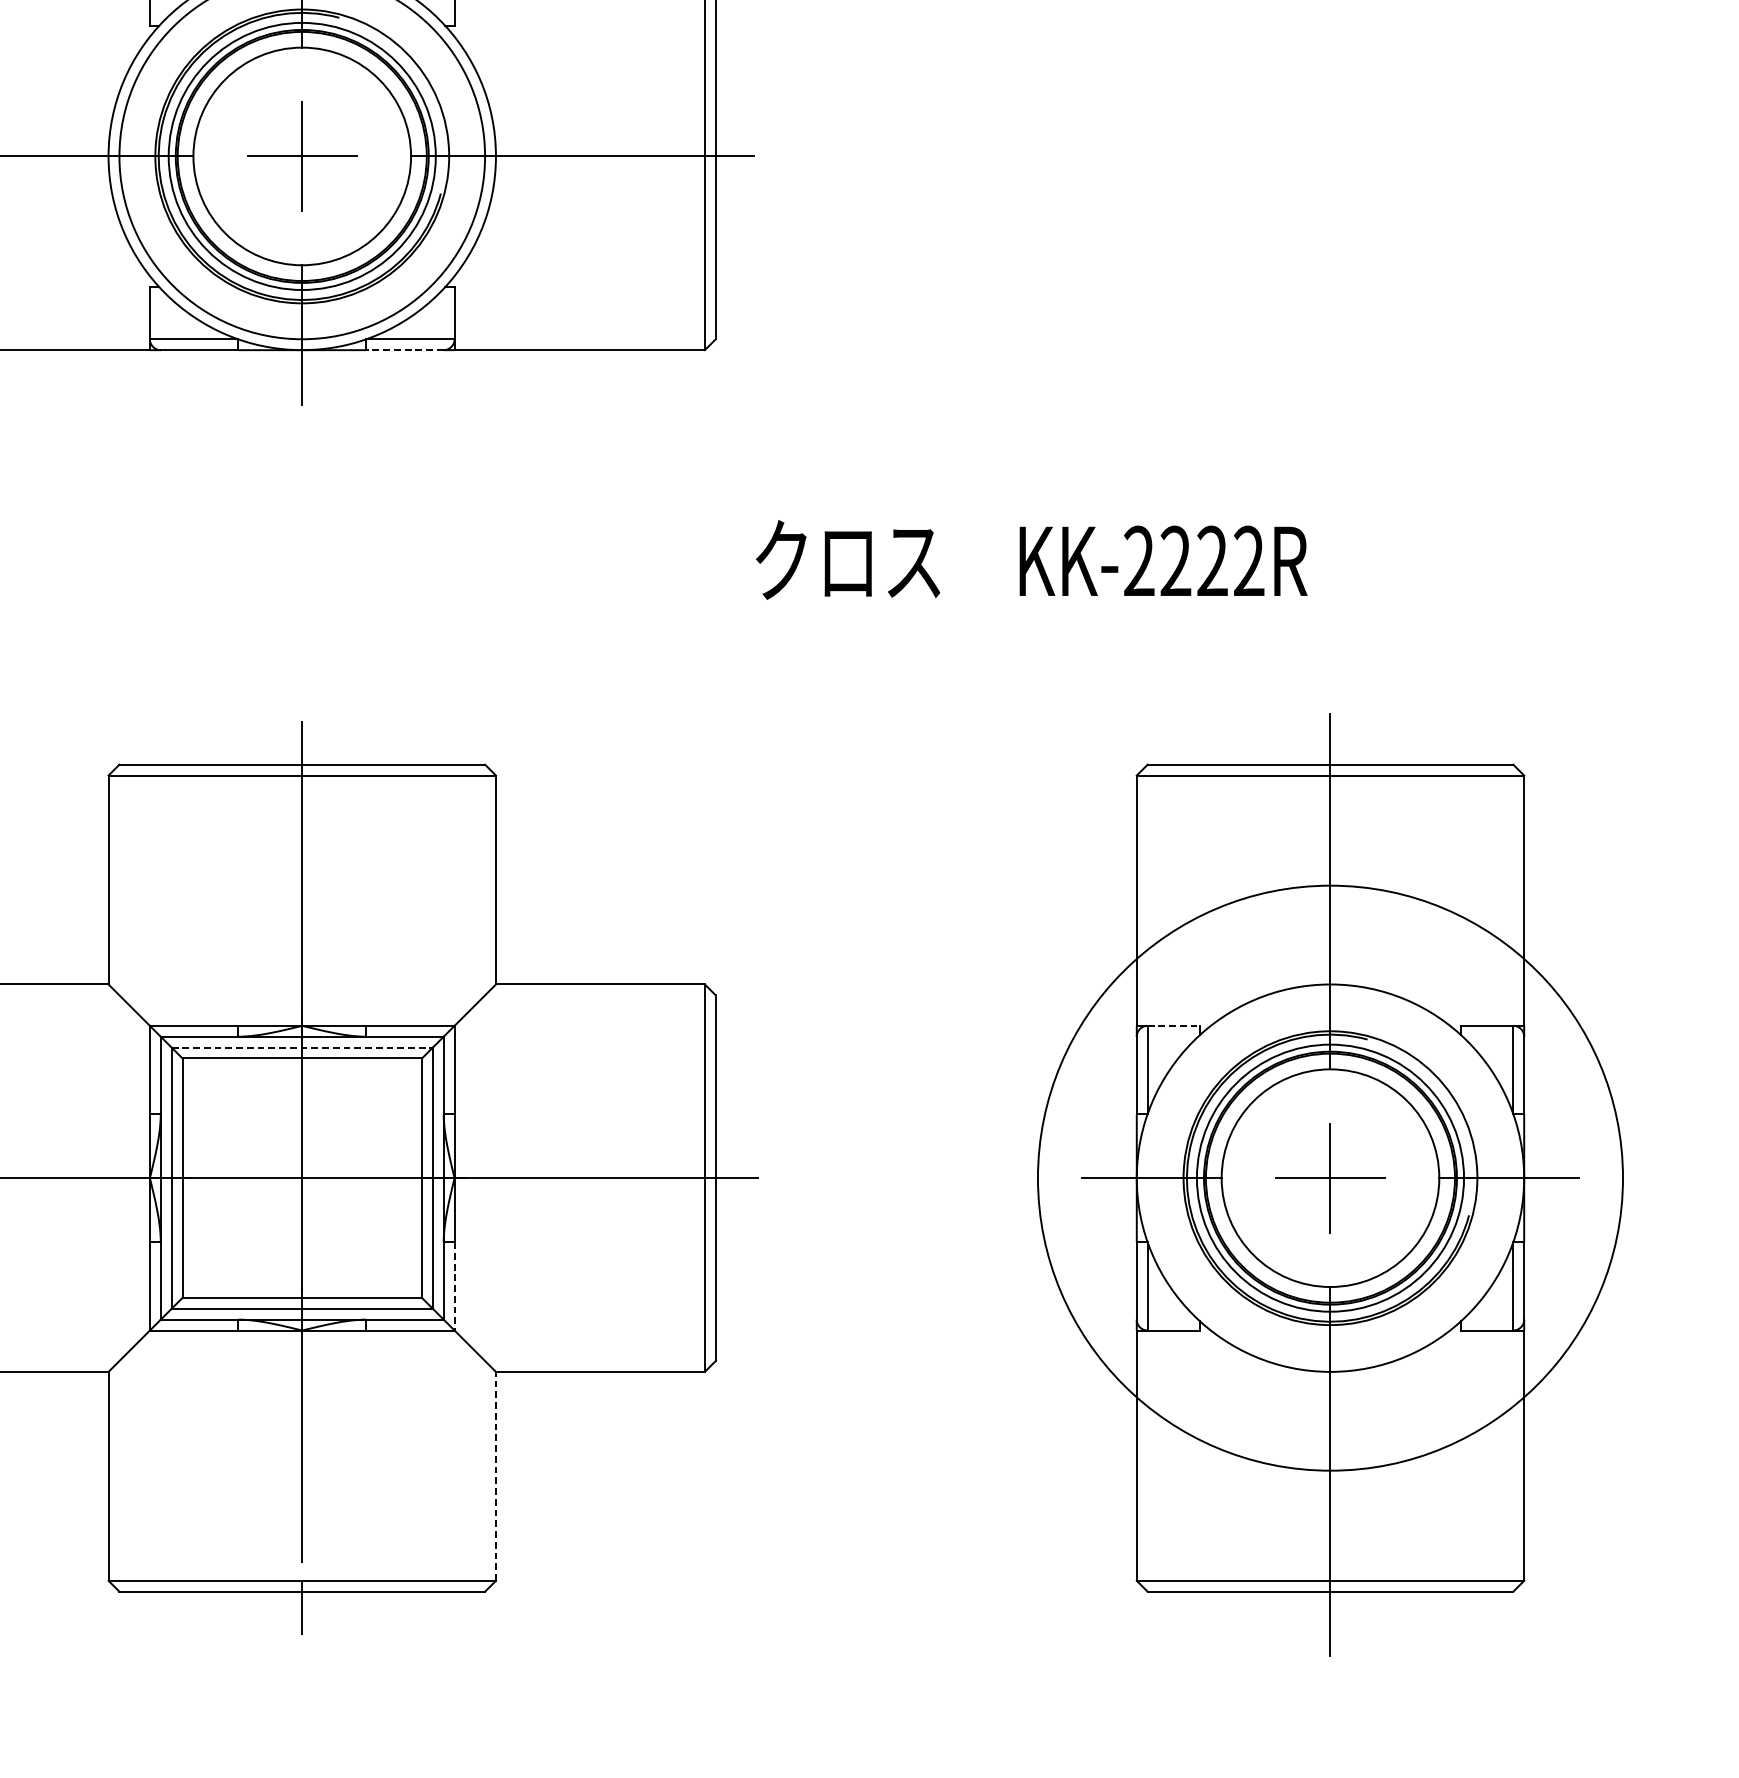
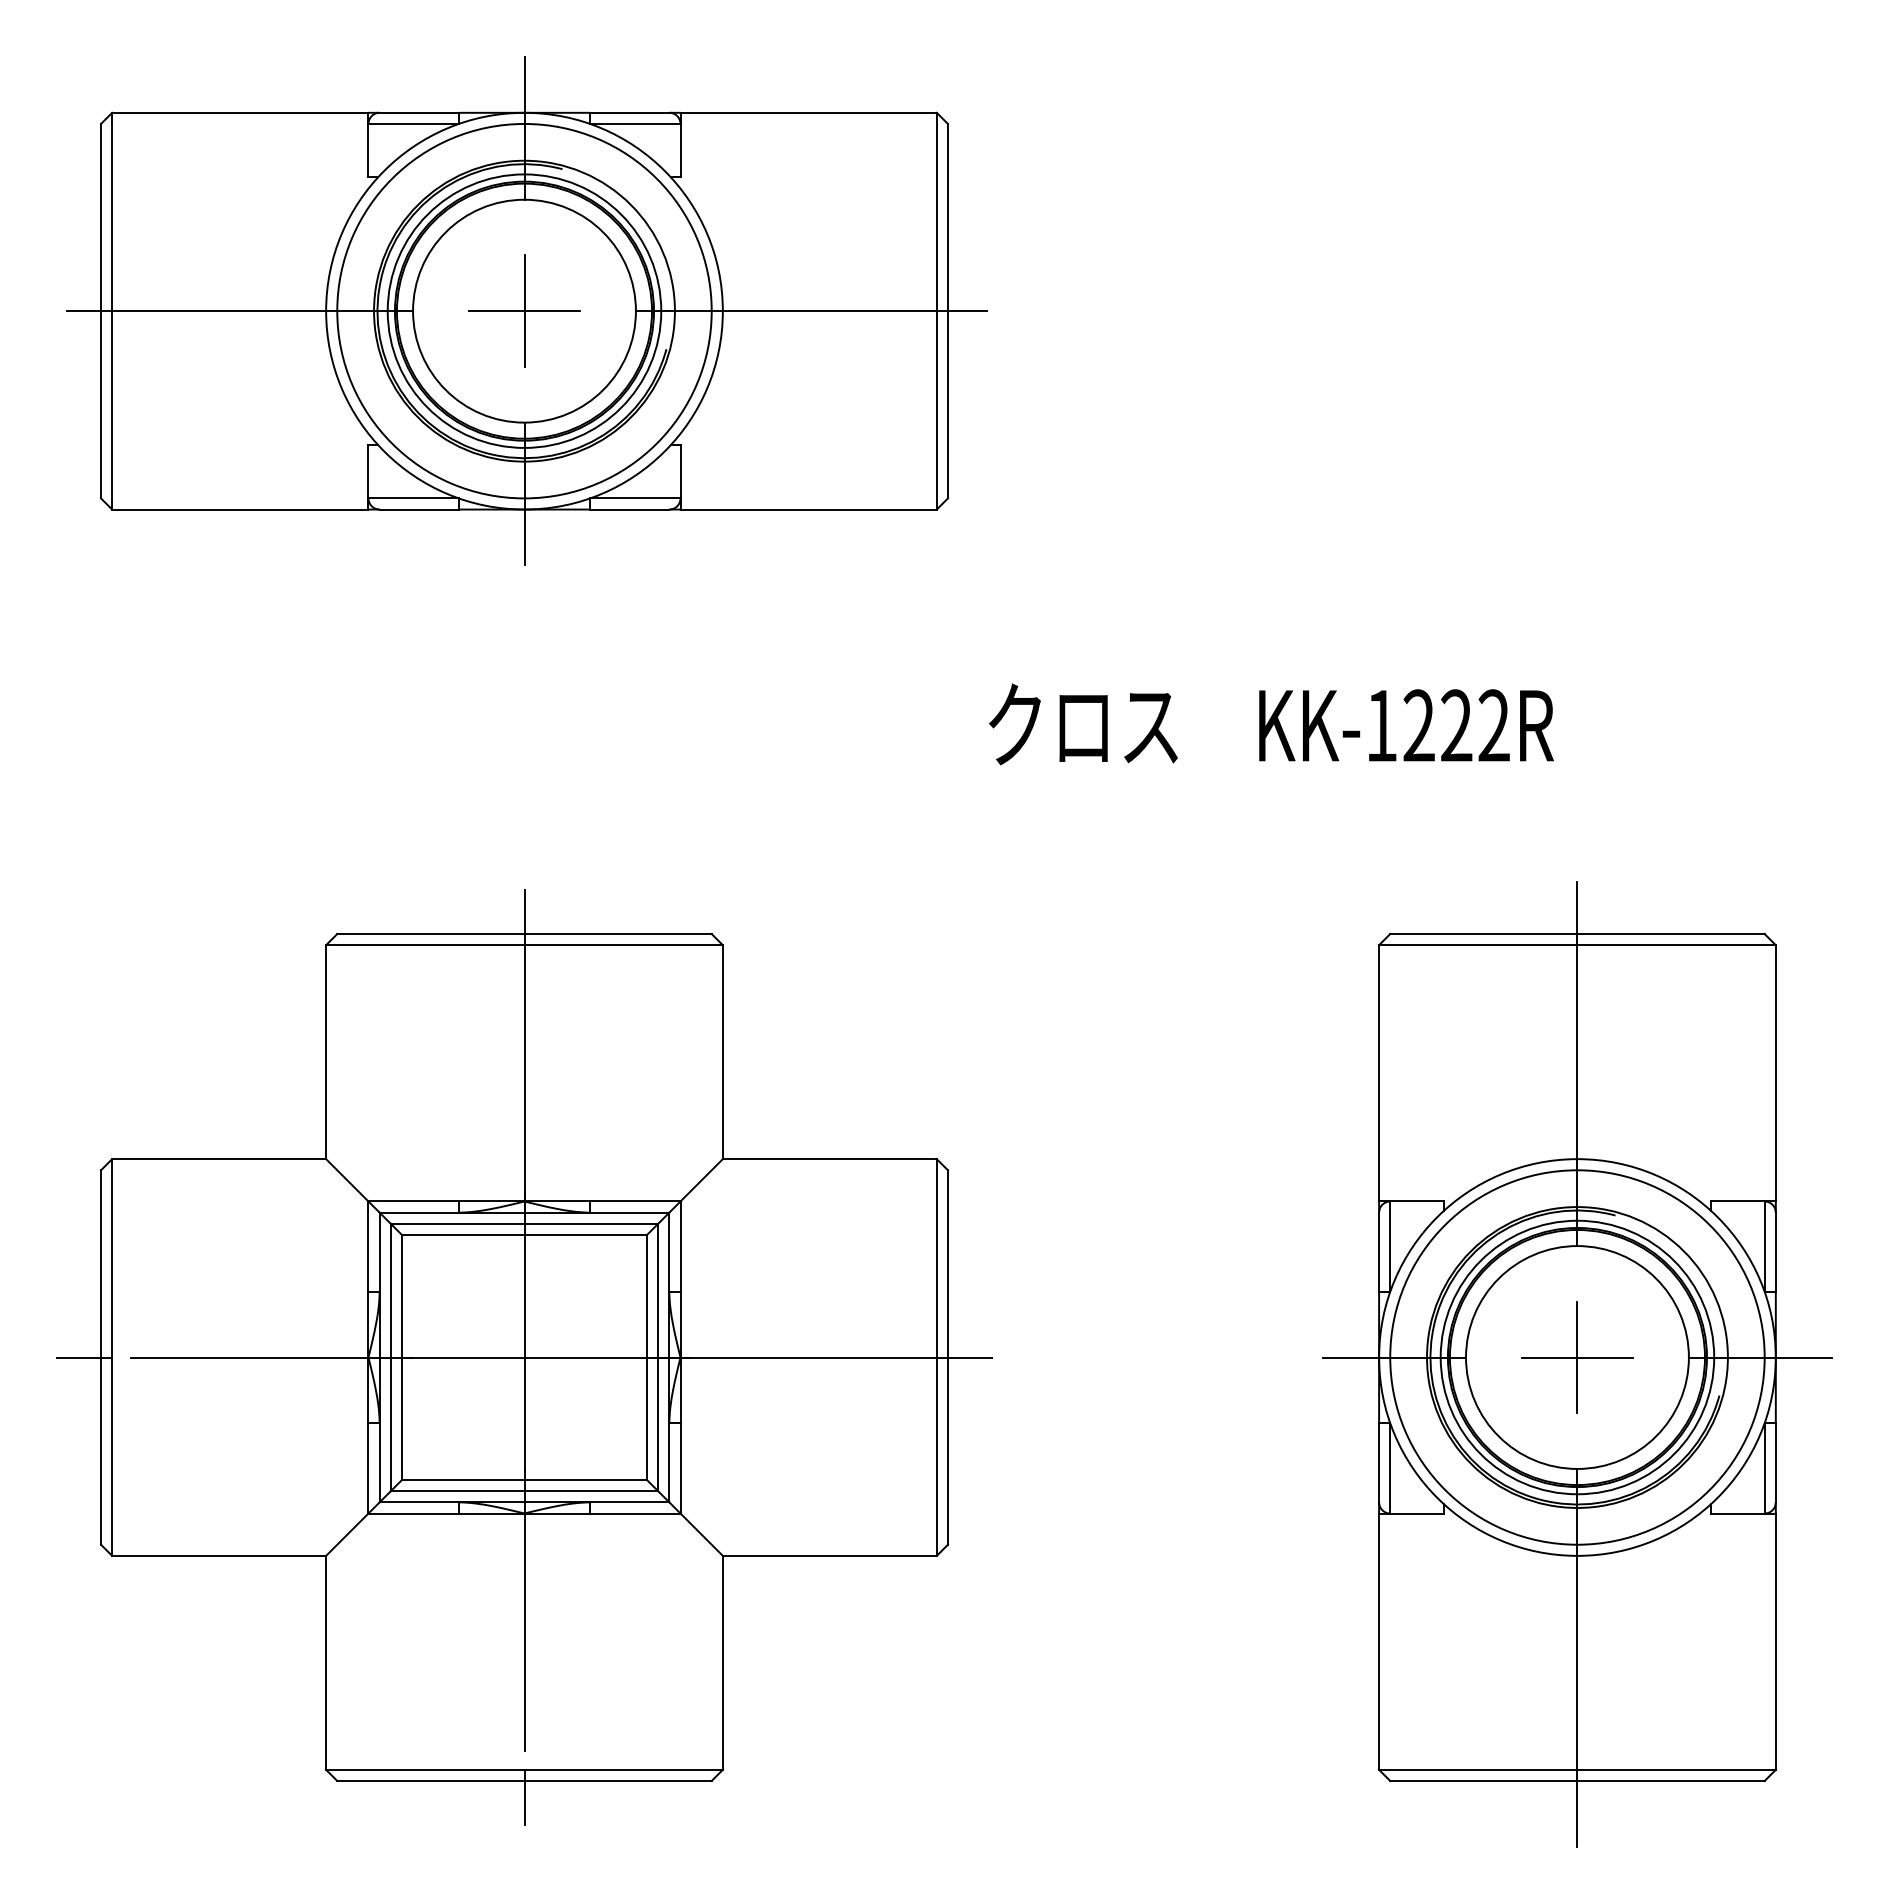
line: (404, 350) -> (629, 509), dashed -> solid
text: (1139, 561) -> (1381, 725), KK-2222R -> KK-1222R
line: (1173, 1025) -> (1416, 1201), dashed -> solid
line: (302, 1047) -> (524, 1223), dashed -> solid
circle: (1330, 1178) -> (1577, 1357), size x0.62
line: (454, 1286) -> (680, 1468), dashed -> solid
line: (495, 1476) -> (722, 1662), dashed -> solid

